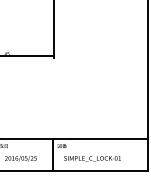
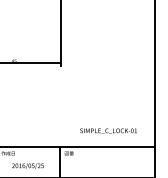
text: (92, 158) -> (108, 130), moved

